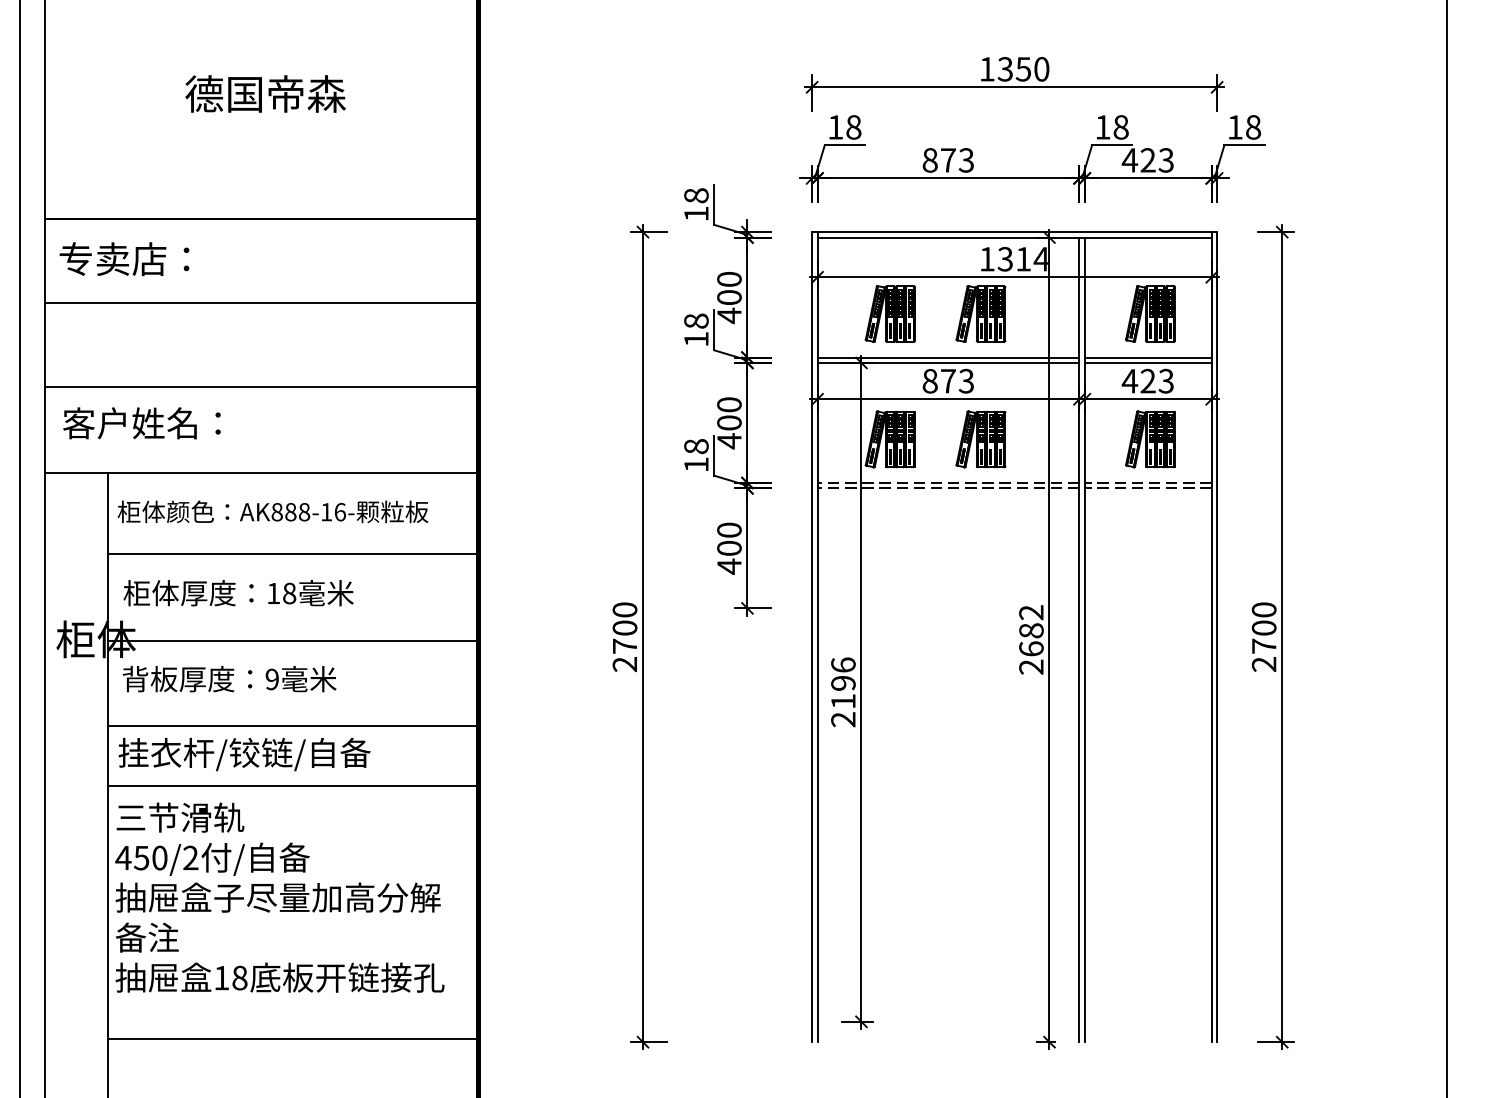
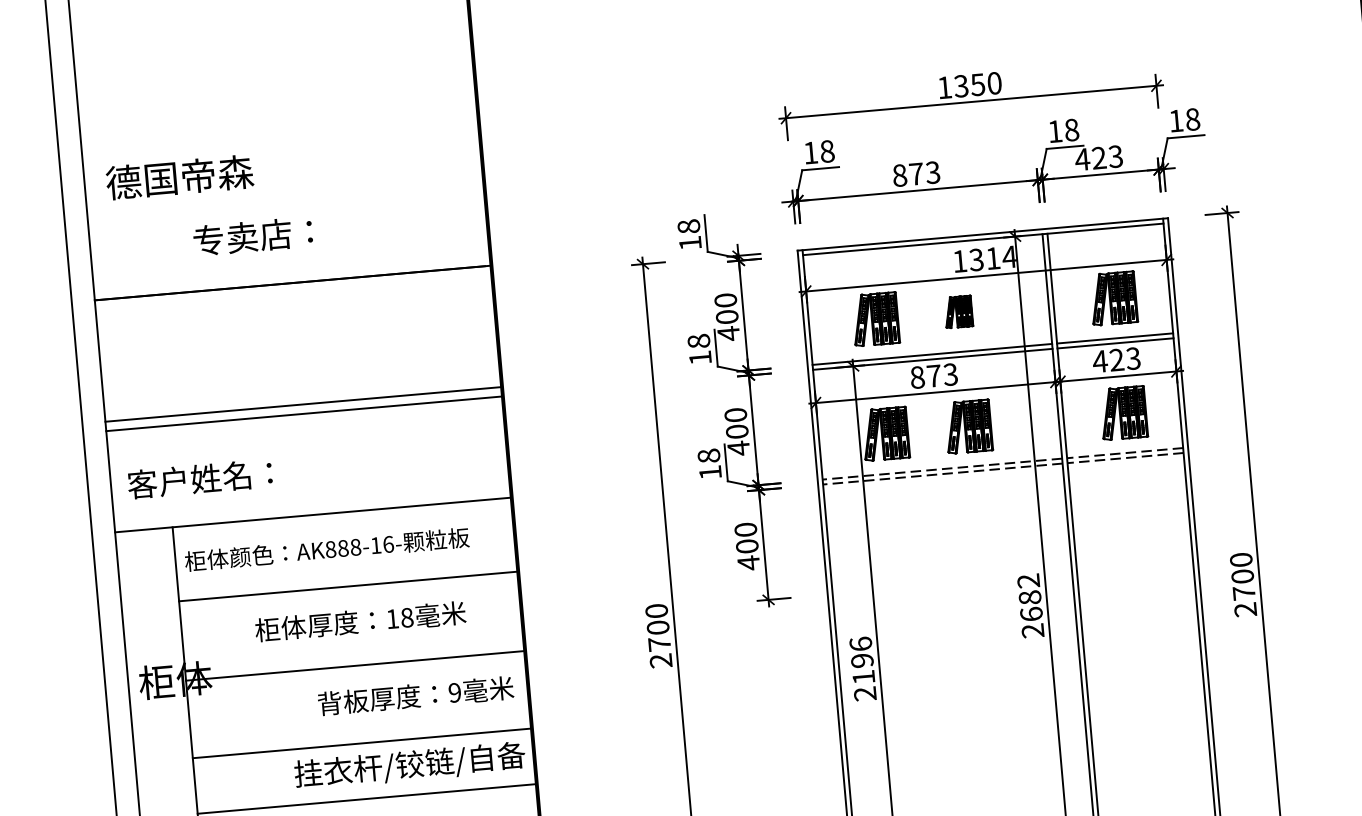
text: (265, 93) -> (179, 176), moved
text: (124, 259) -> (253, 236), moved
line: (261, 303) -> (304, 413), moved
part: (980, 313) -> (958, 311), size x0.6
line: (261, 387) -> (303, 404), moved
text: (238, 593) -> (360, 621), moved
text: (229, 679) -> (415, 696), moved
text: (244, 754) -> (409, 765), moved

